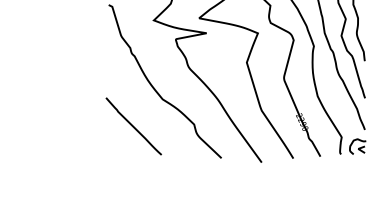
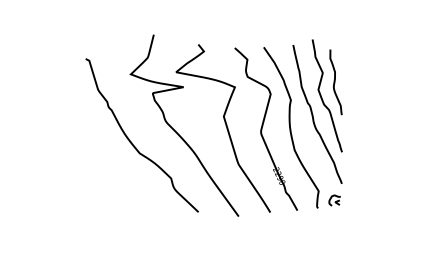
line: (133, 126) -> (110, 180), removed
part: (357, 146) -> (334, 200), size x0.7

